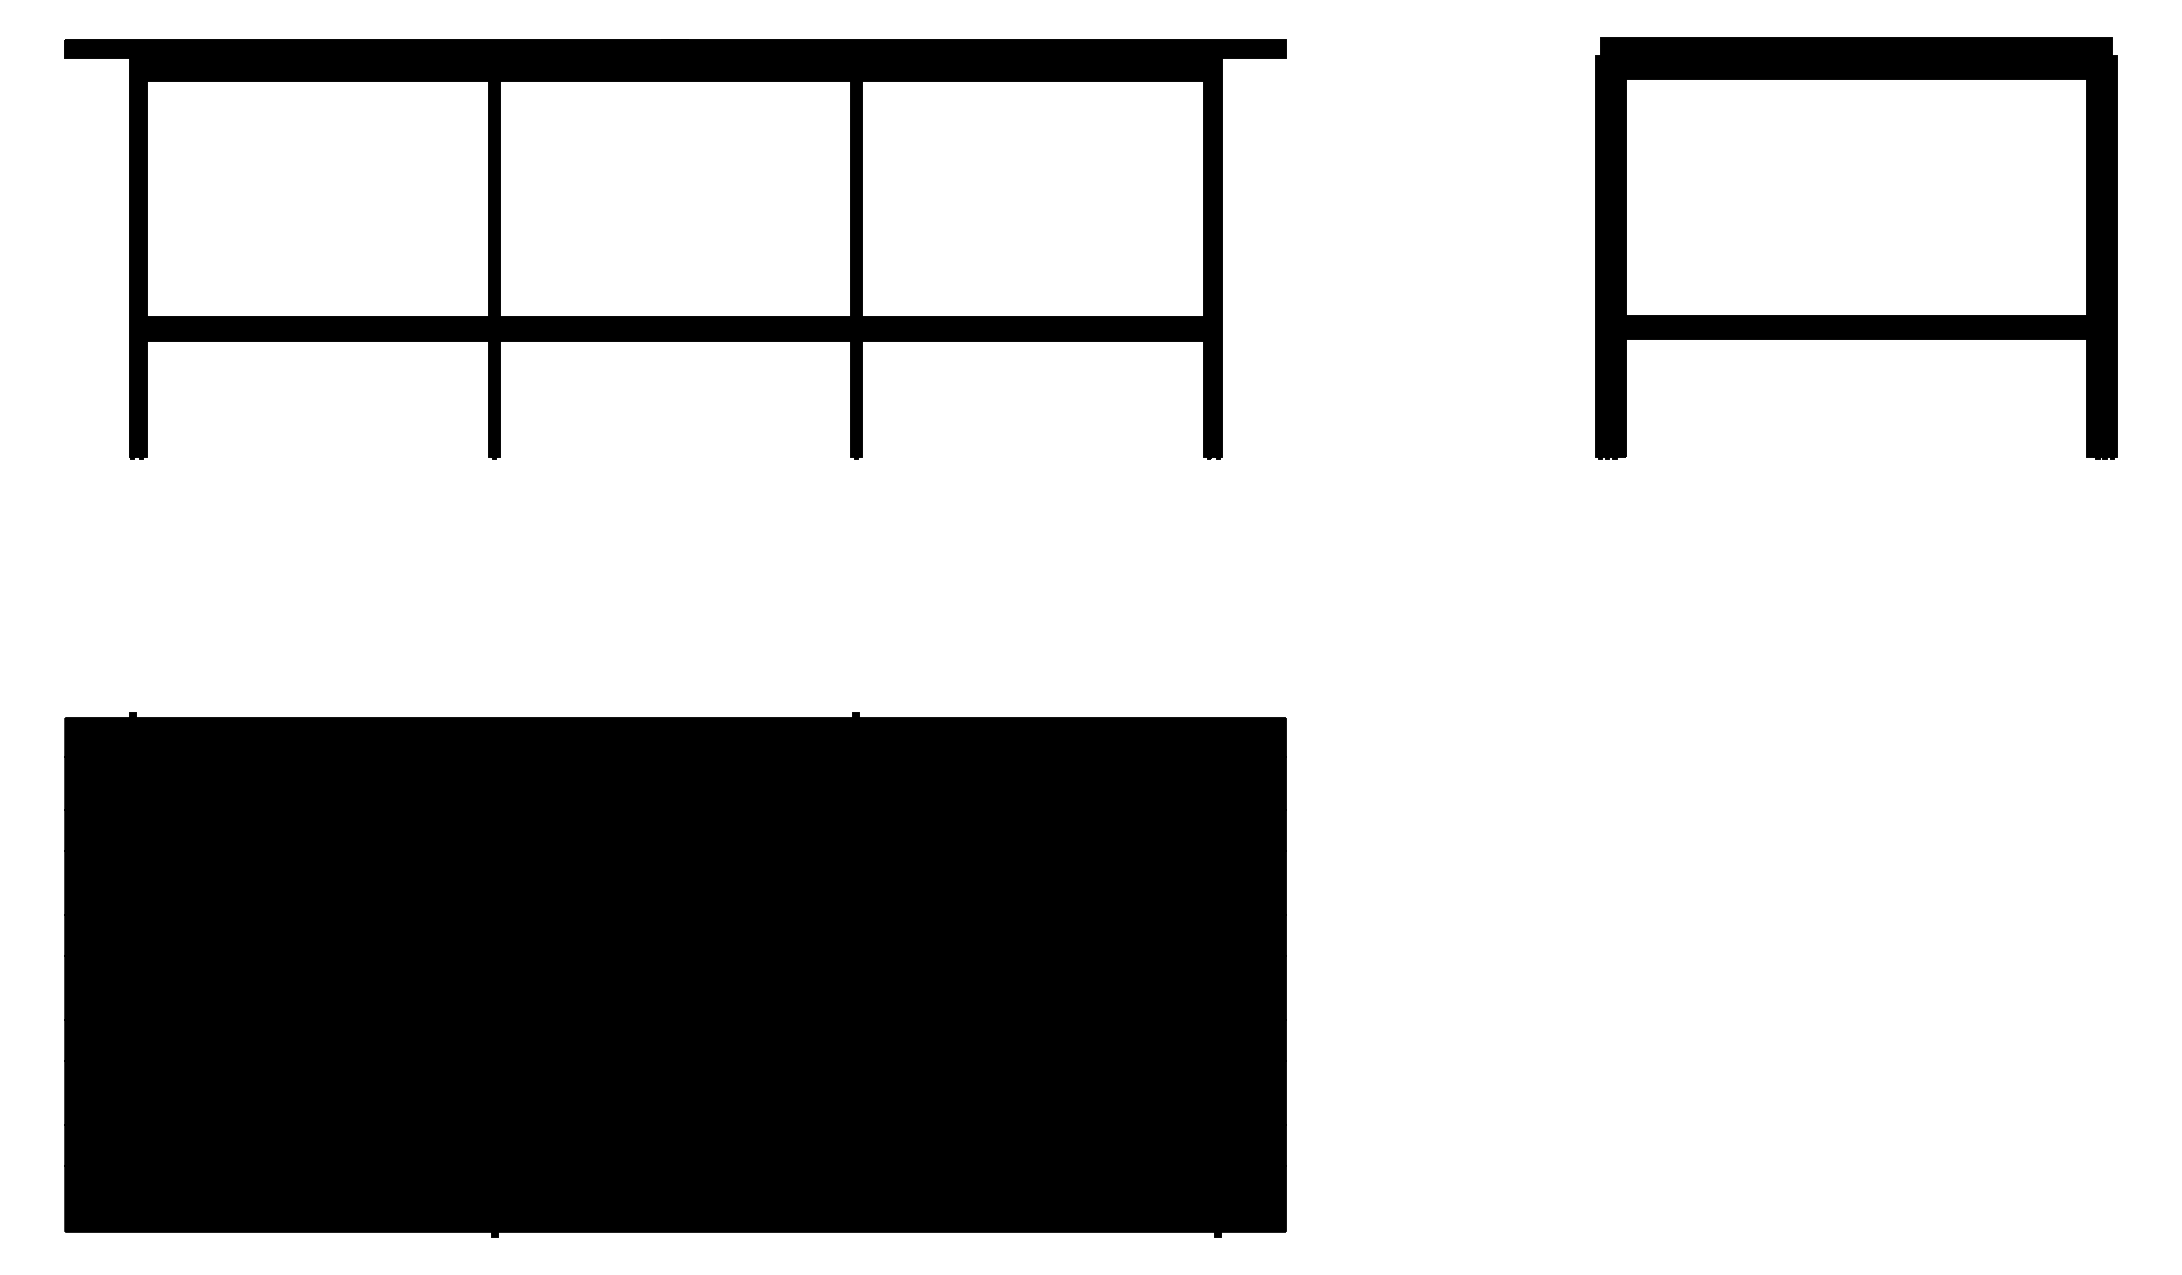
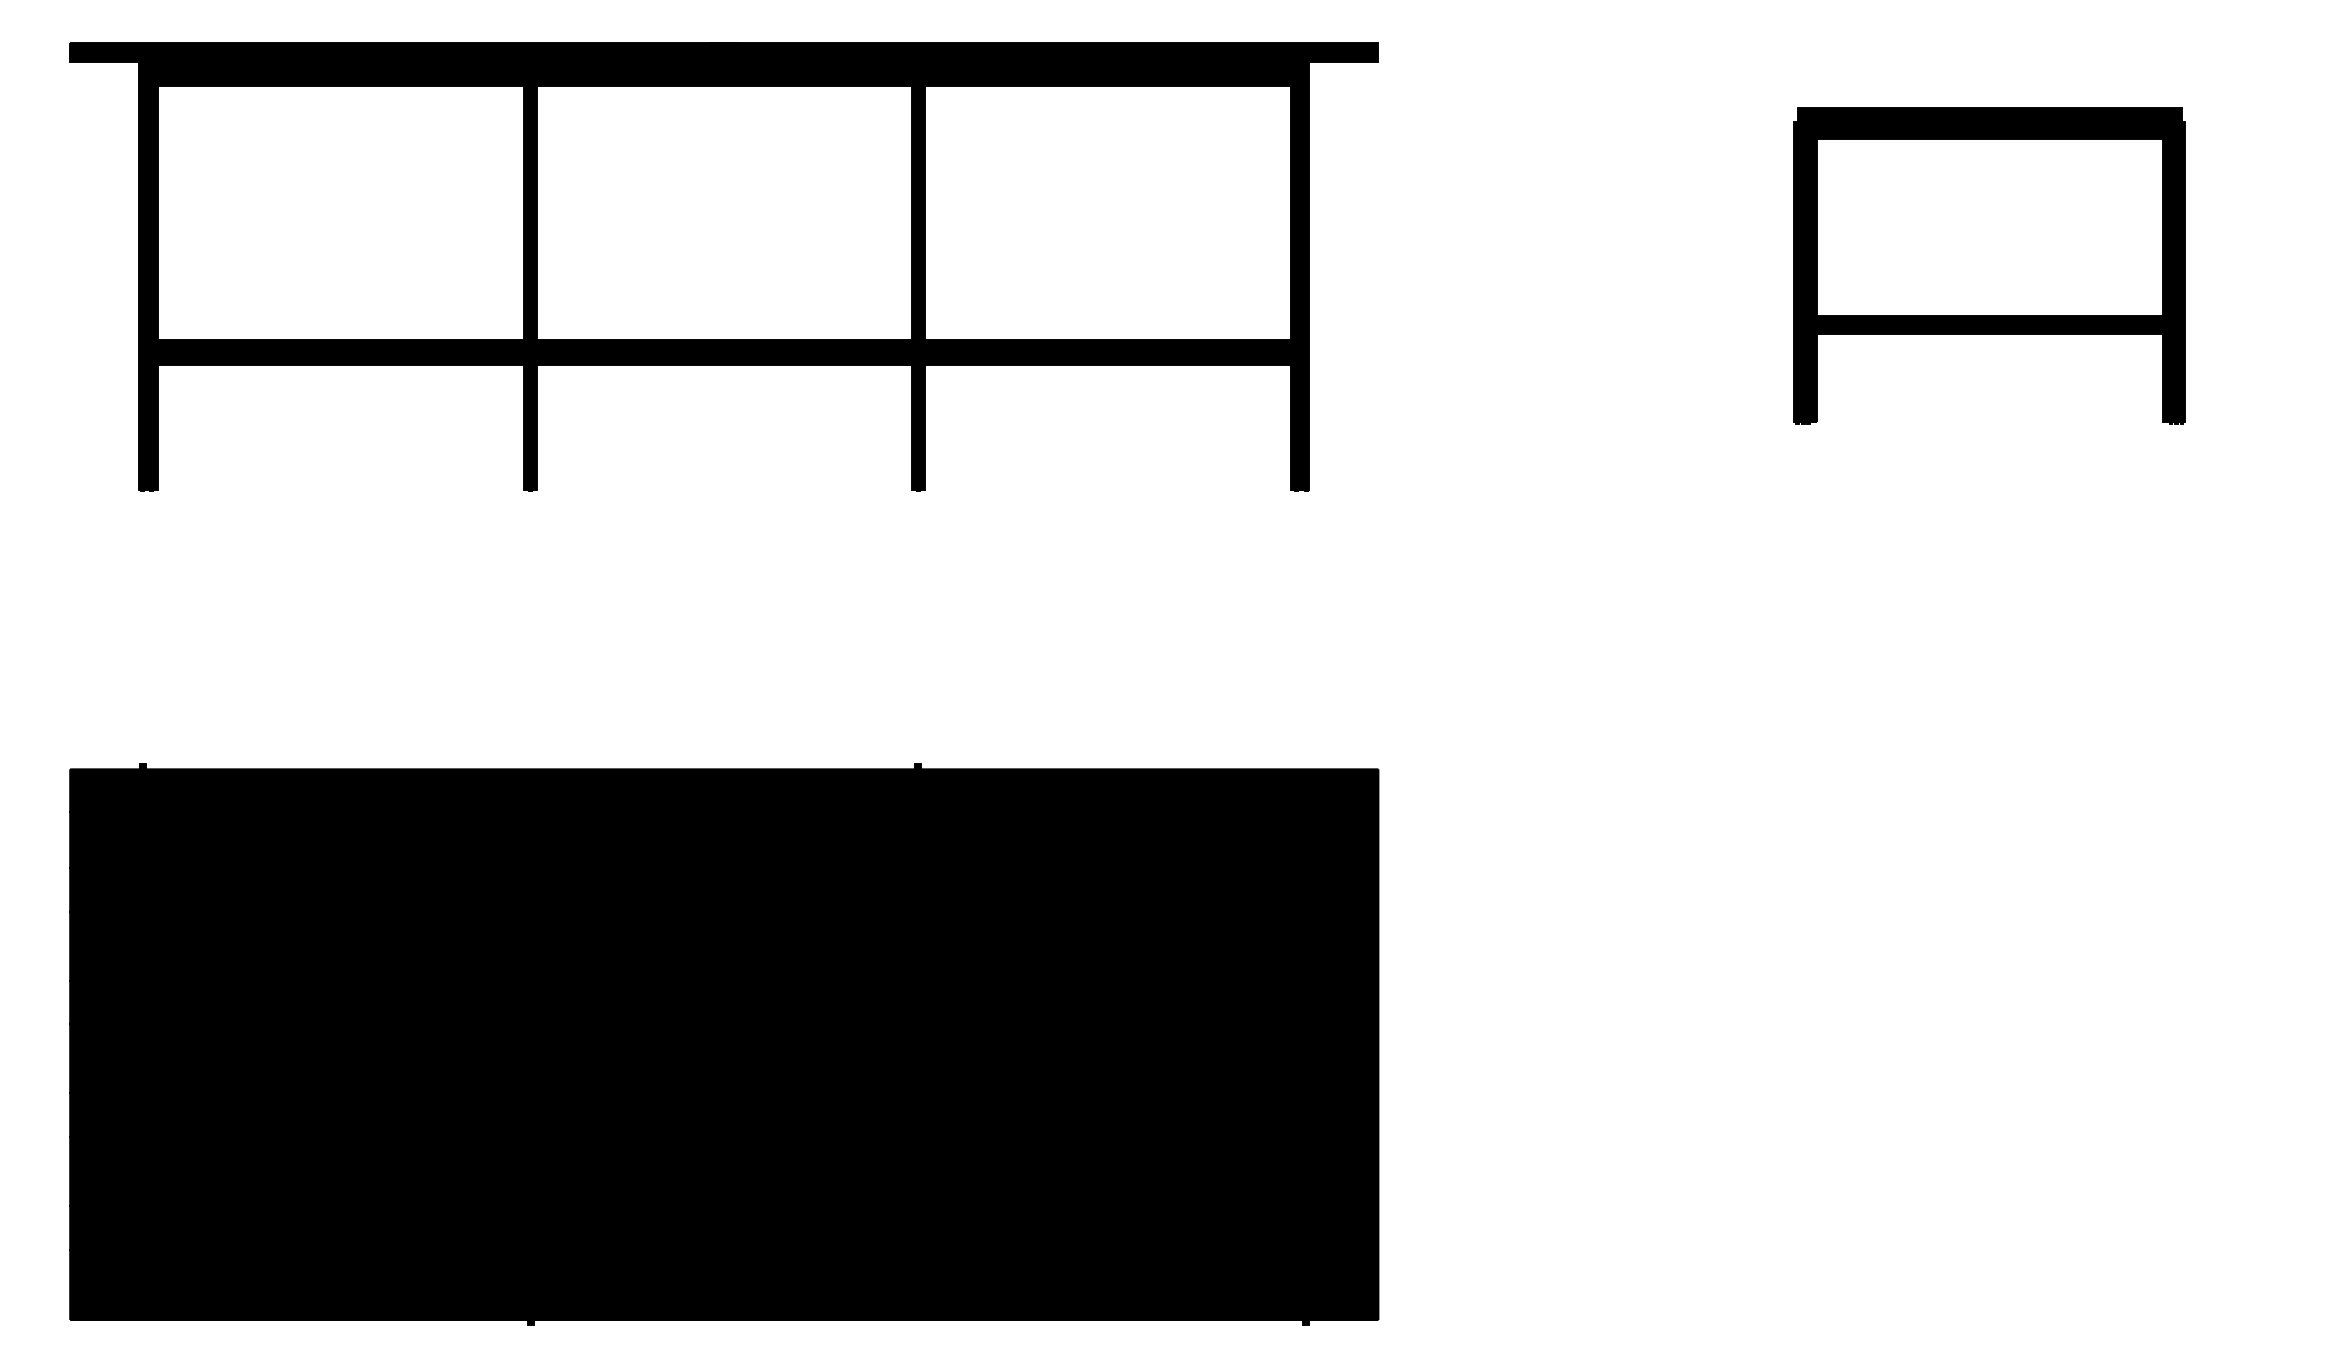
part: (1856, 247) -> (1989, 265), size x0.7

